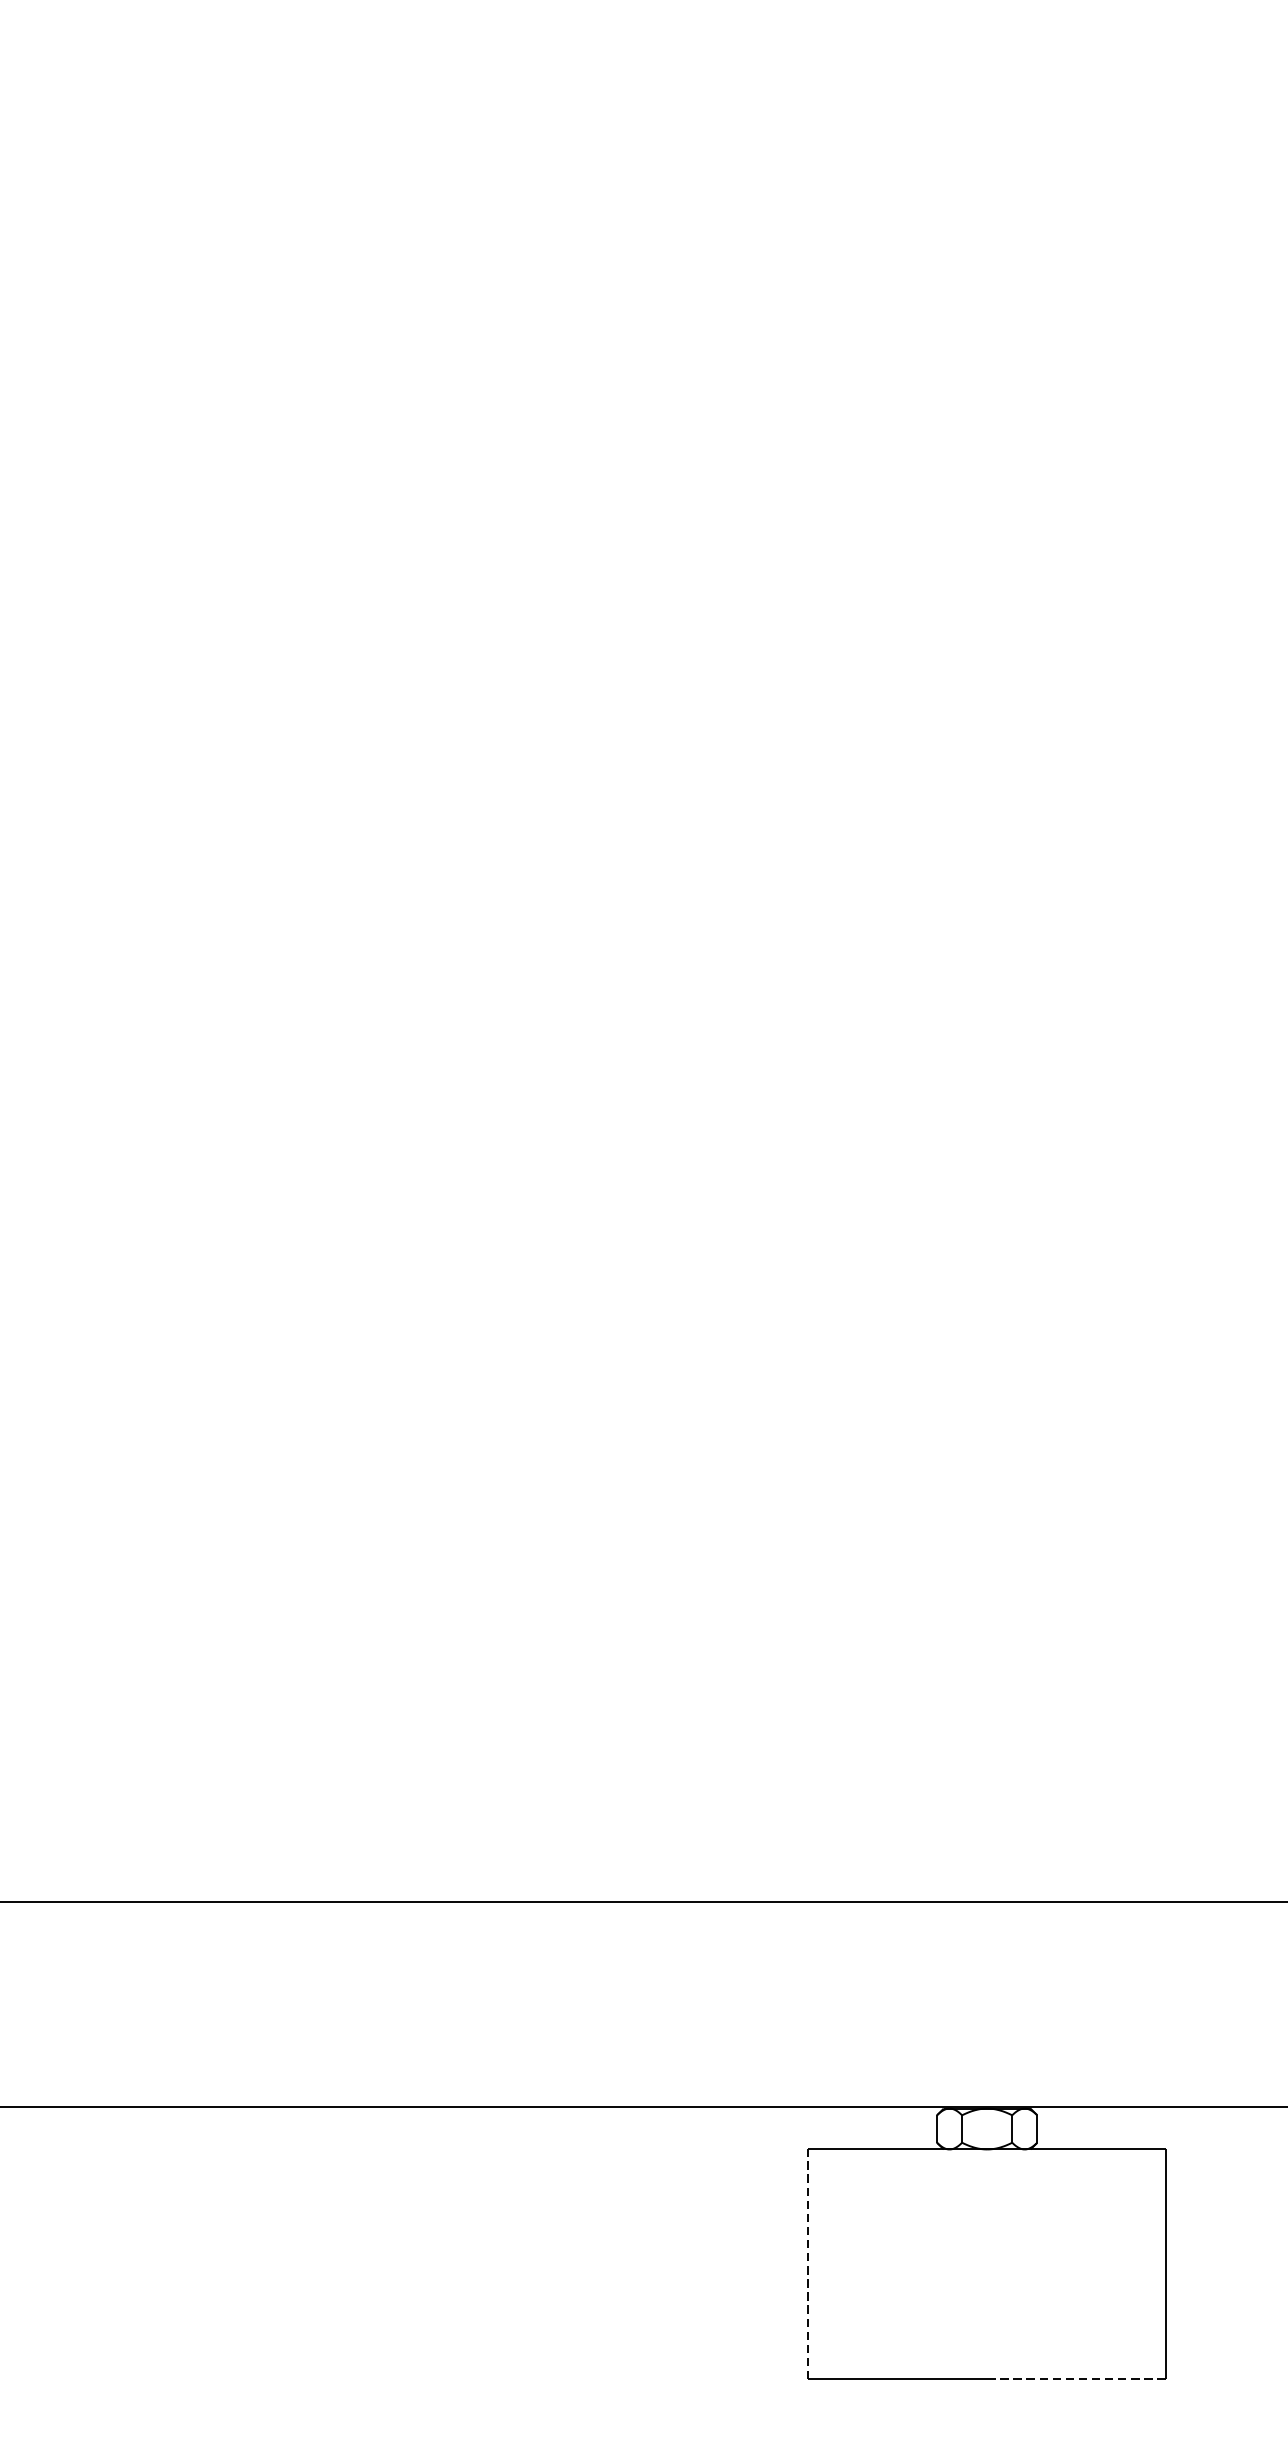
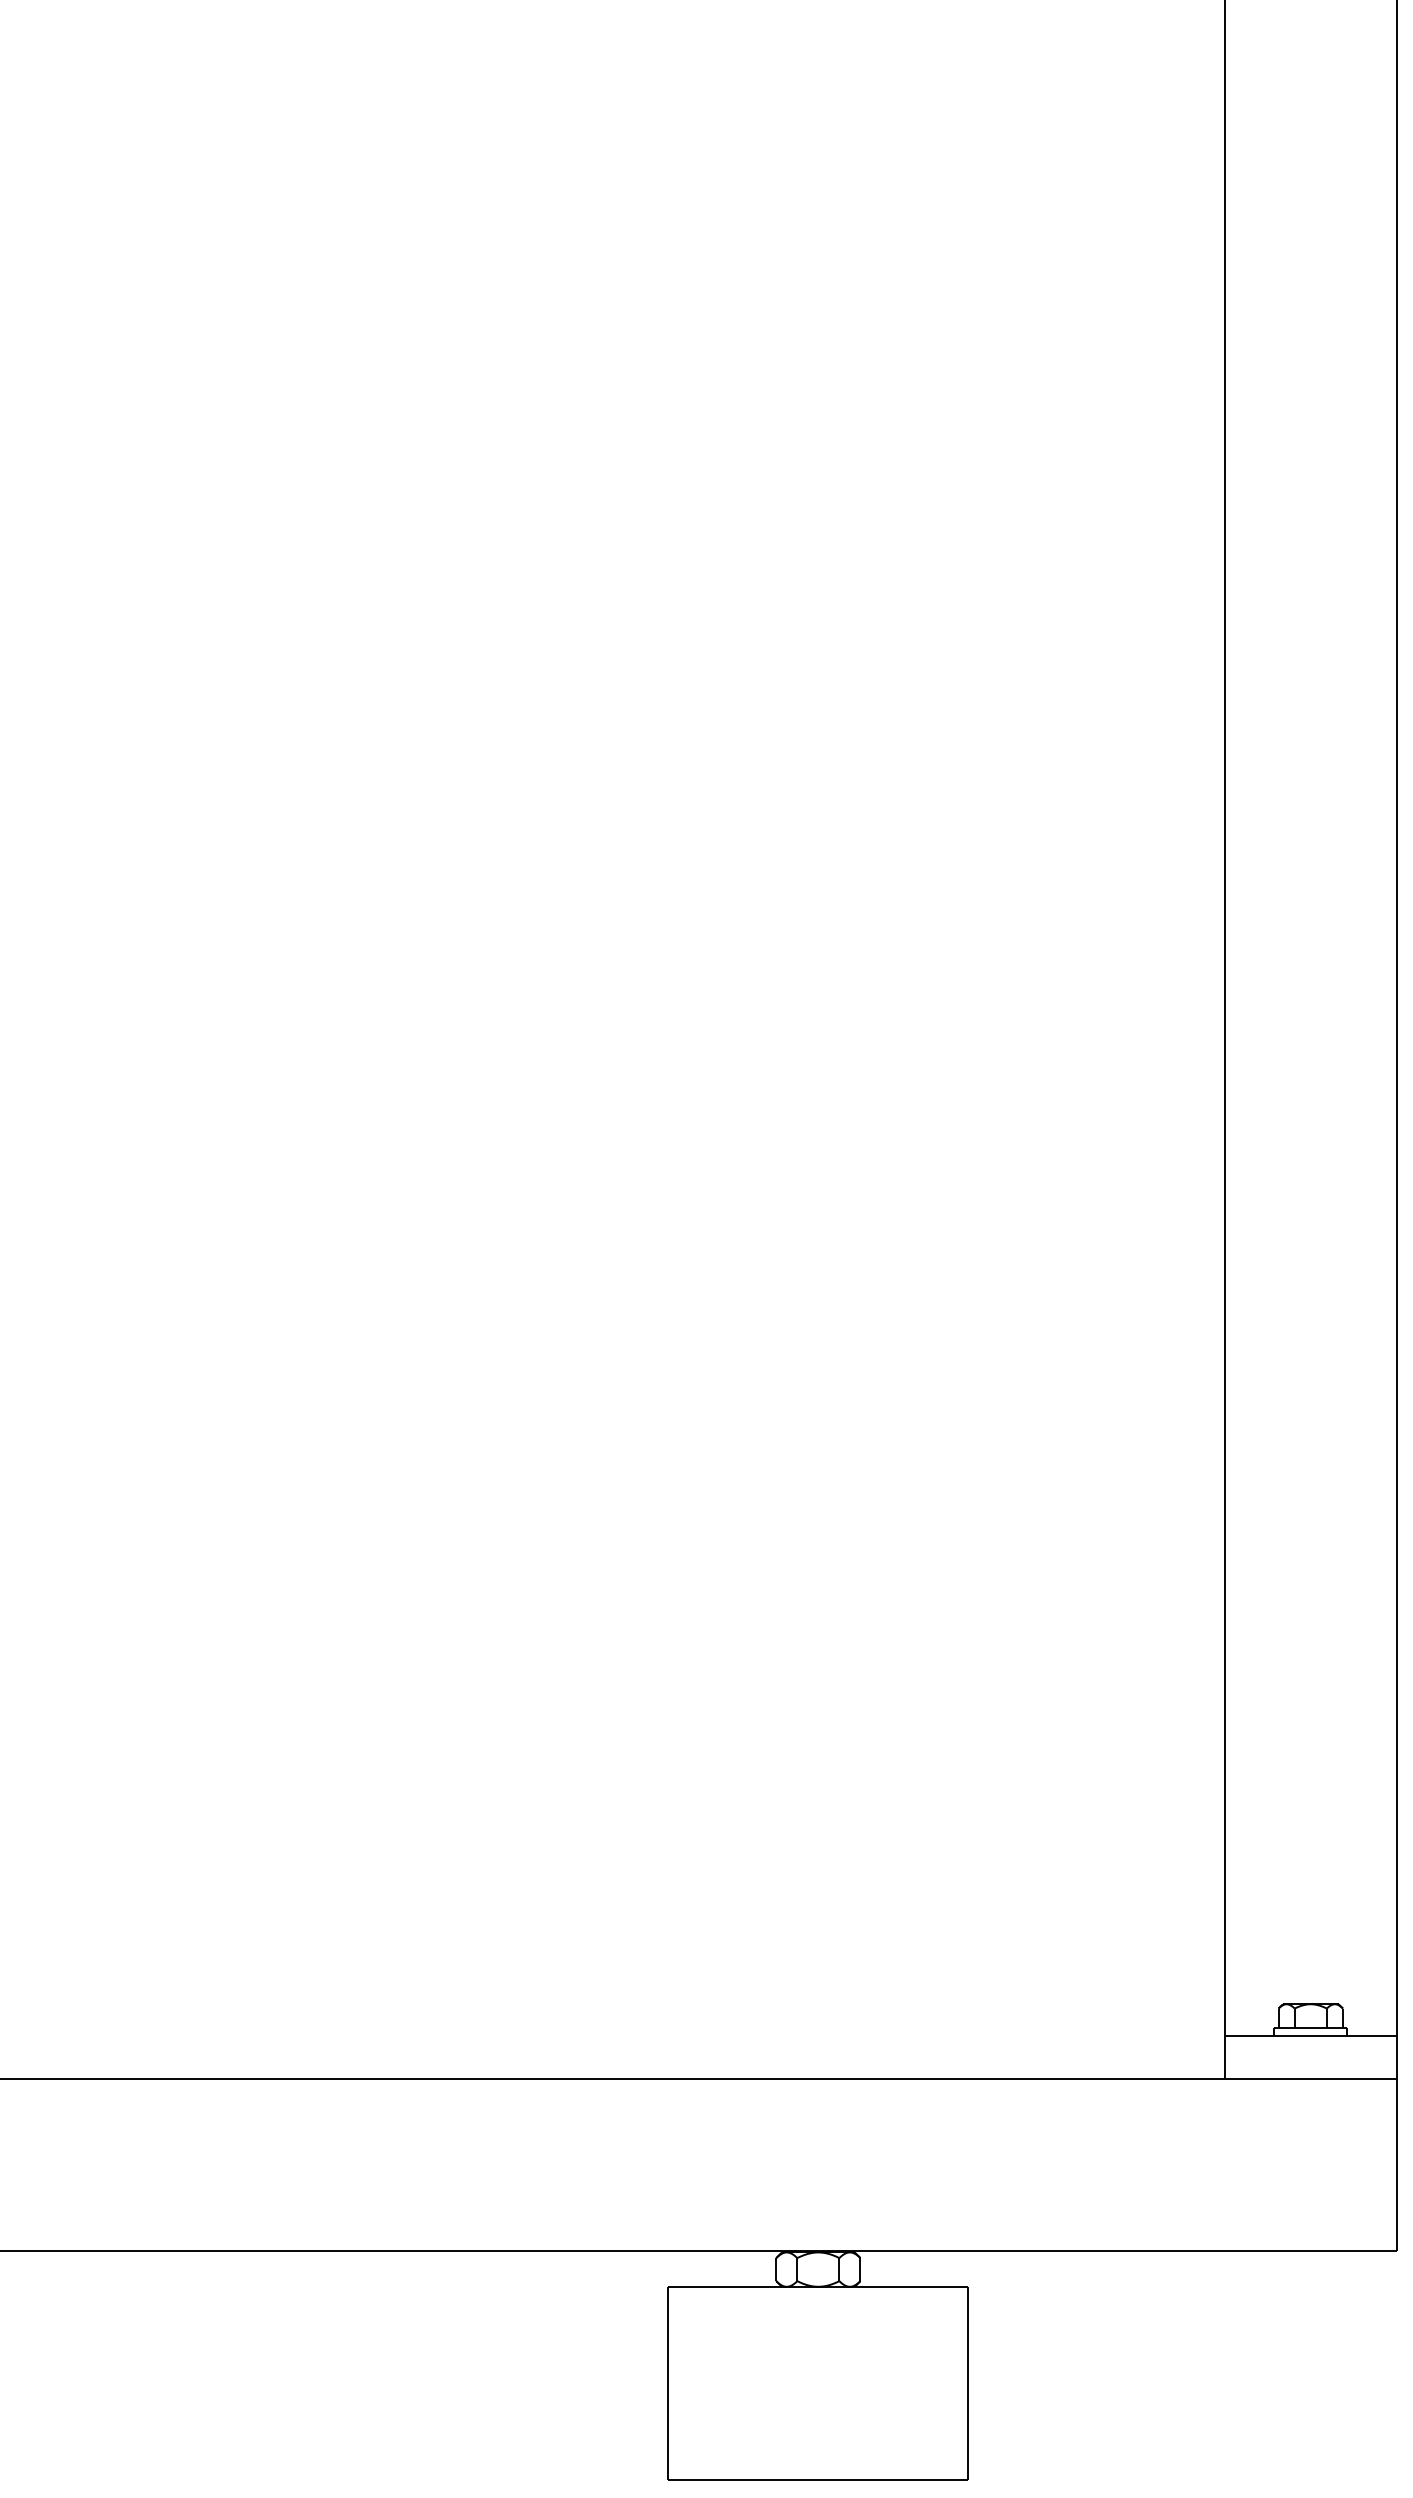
line: (808, 2264) -> (668, 2383), dashed -> solid
line: (1076, 2378) -> (893, 2479), dashed -> solid

